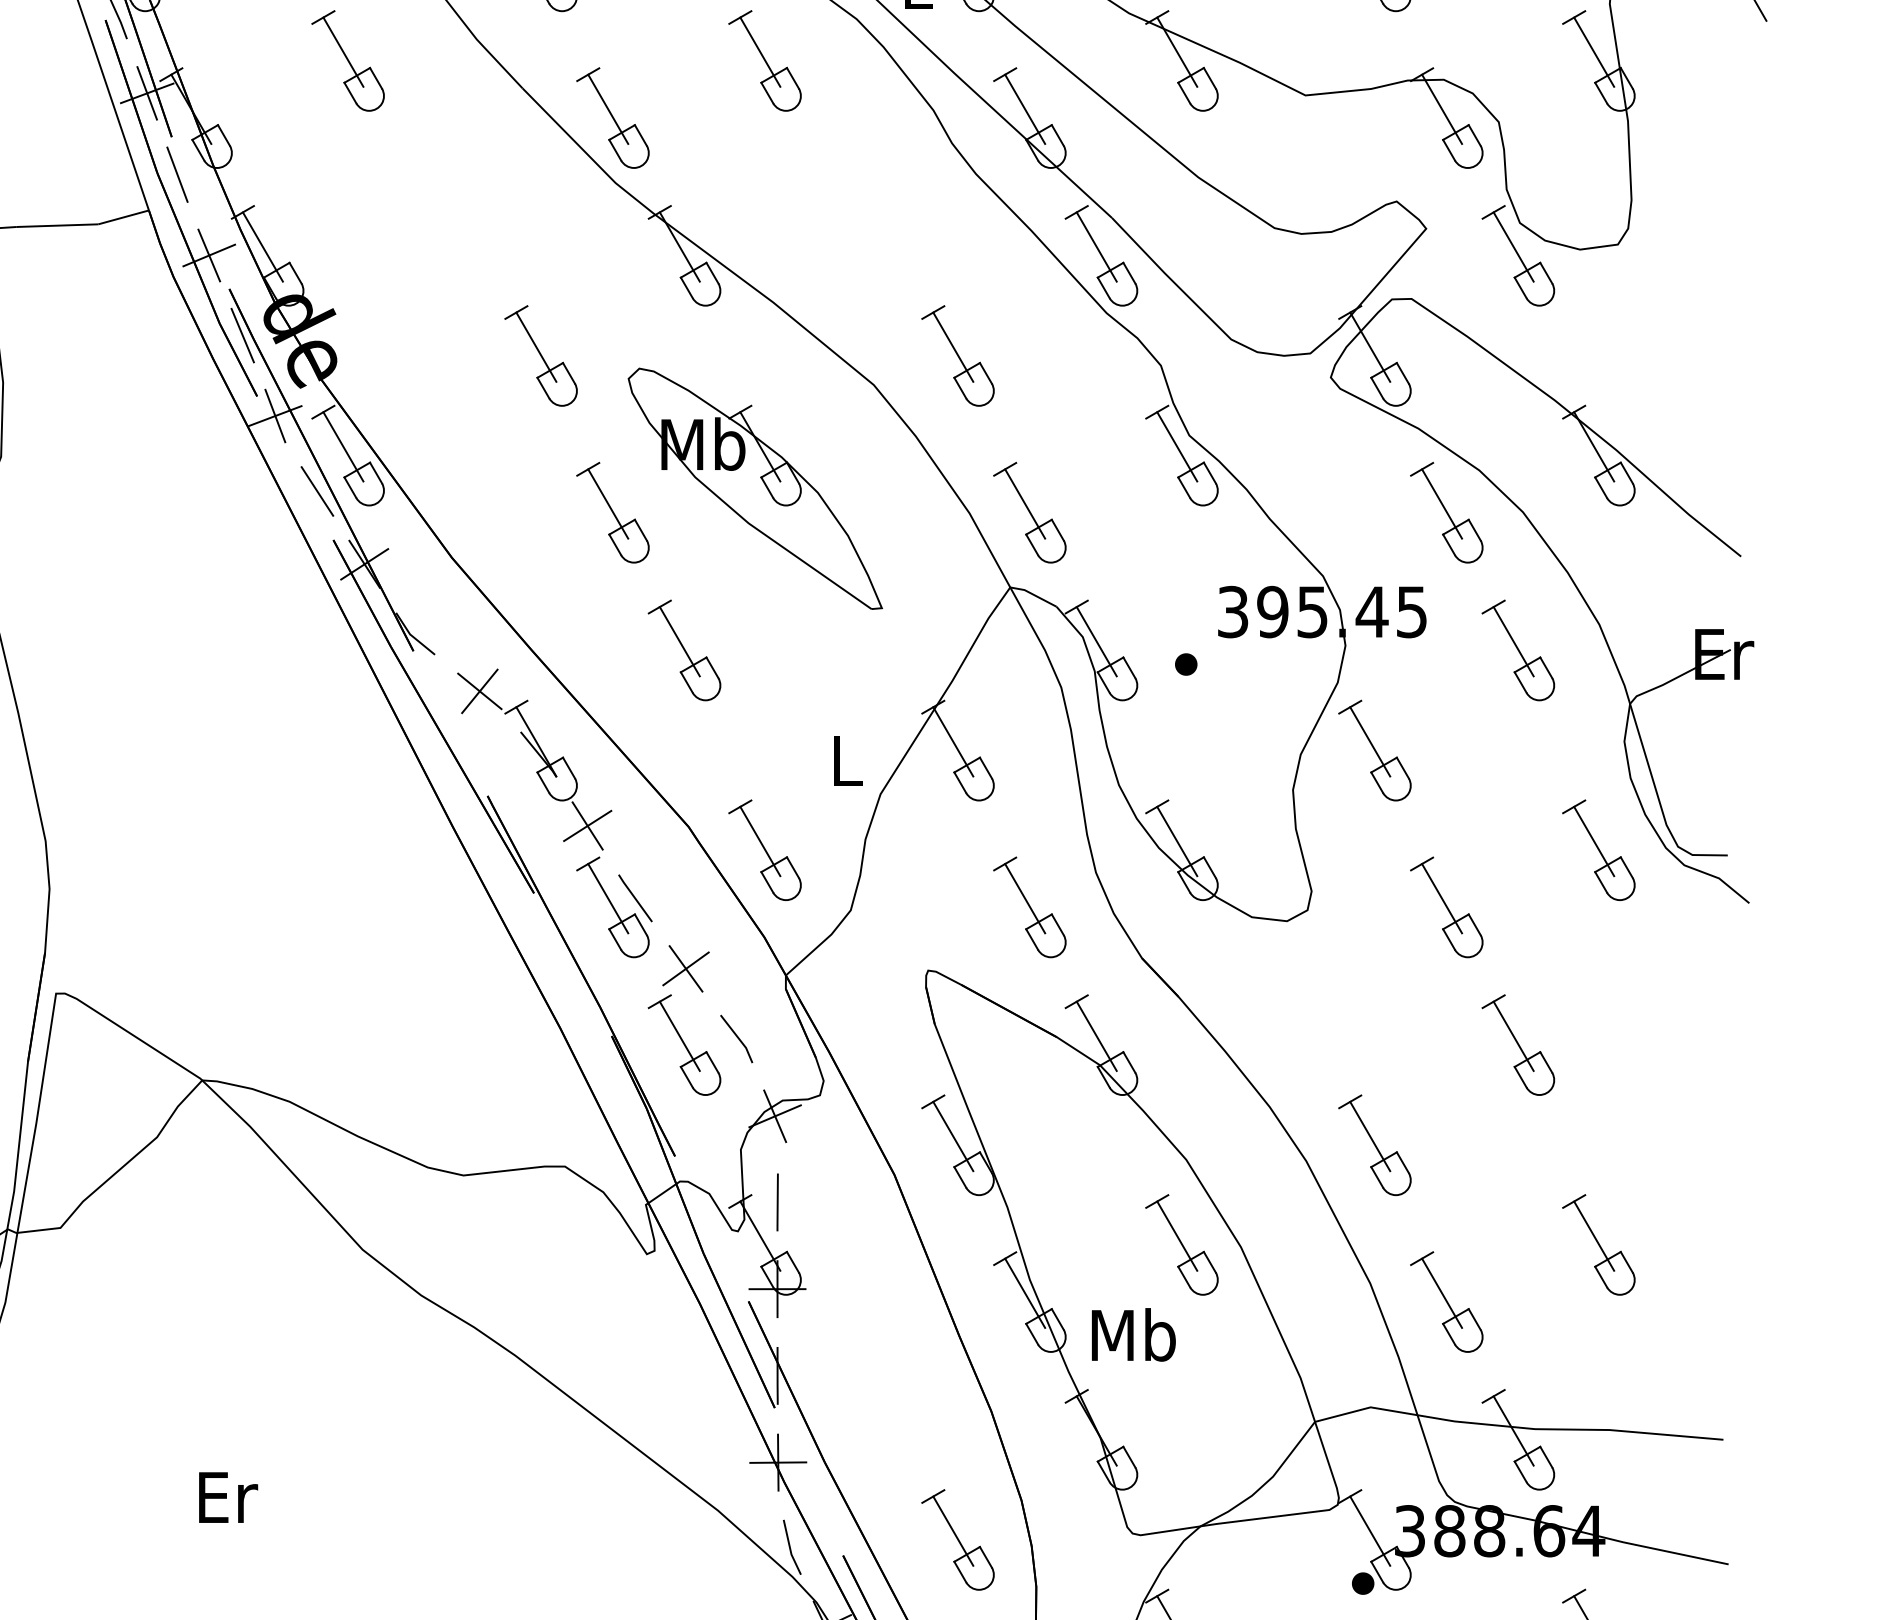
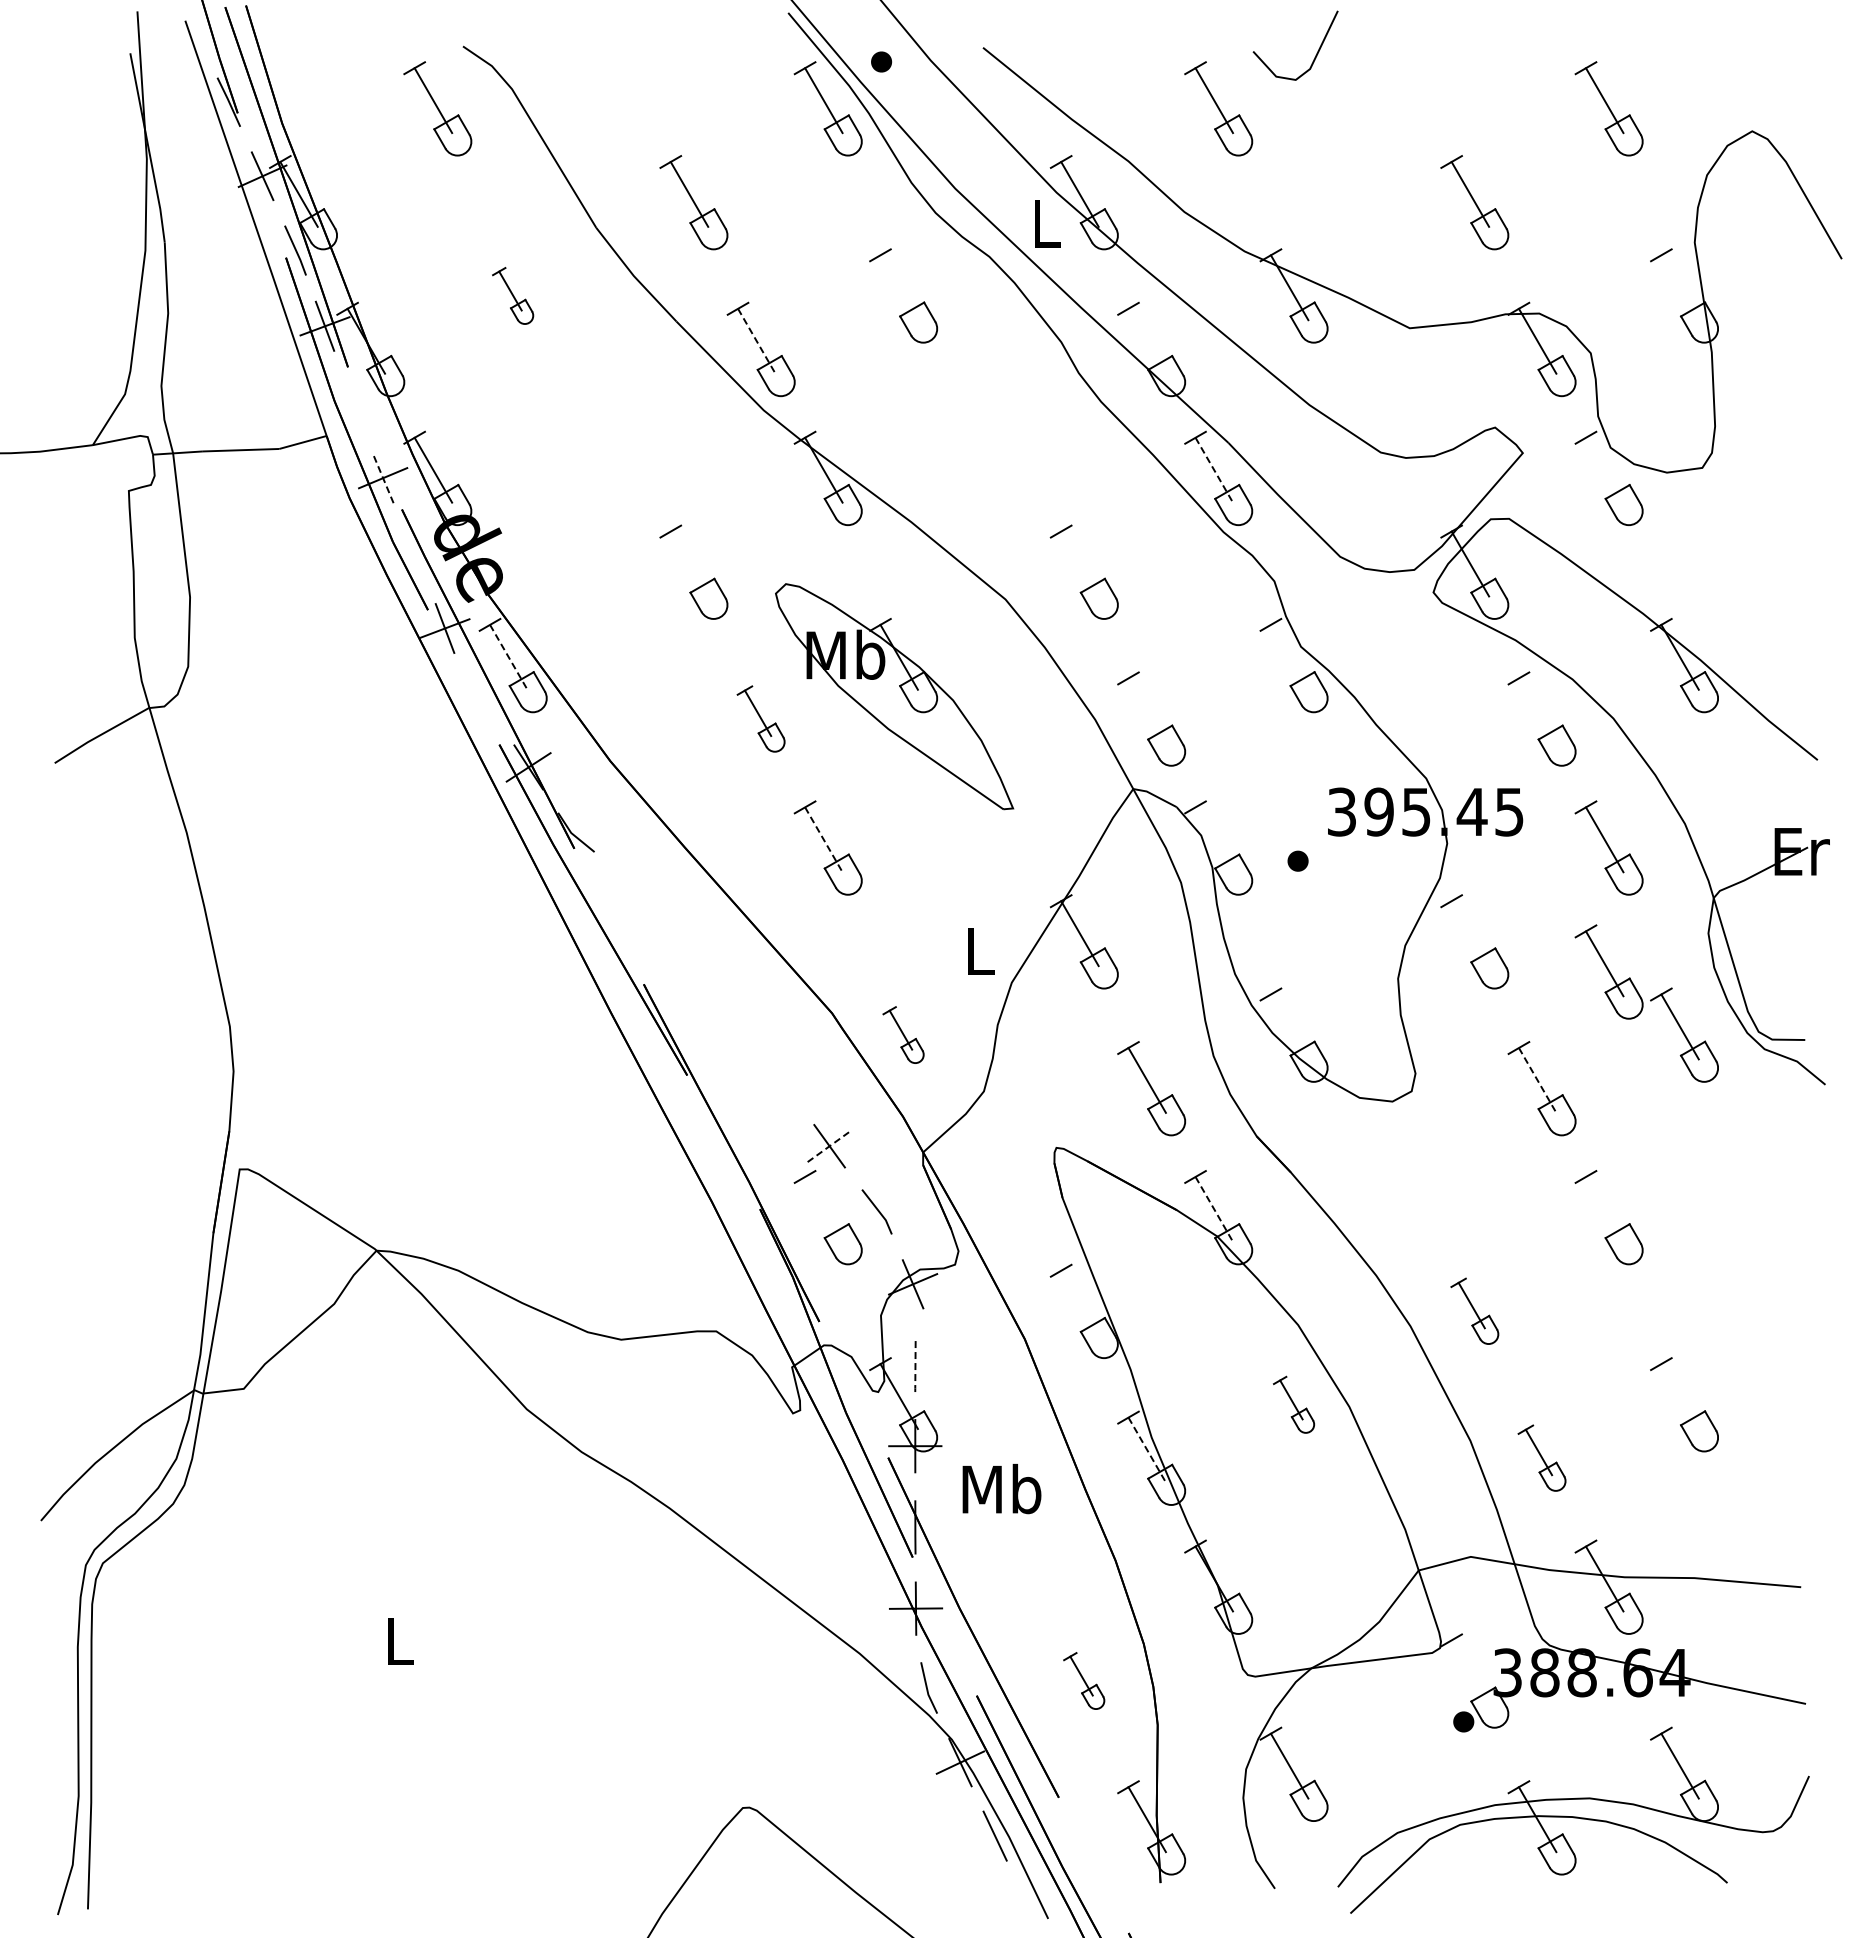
line: (759, 51) -> (898, 287), removed
line: (1593, 51) -> (1679, 287), removed
part: (347, 60) -> (512, 295), size x0.6
line: (1024, 108) -> (1146, 340), removed
line: (609, 109) -> (757, 341), solid -> dashed
line: (176, 174) -> (352, 402), removed
line: (1513, 246) -> (1604, 469), removed
line: (1096, 247) -> (1214, 470), solid -> dashed
line: (209, 255) -> (383, 478), solid -> dashed
line: (242, 335) -> (414, 553), removed
line: (536, 346) -> (689, 563), removed
line: (952, 346) -> (1079, 563), removed
line: (1177, 445) -> (1289, 656), removed
line: (344, 447) -> (509, 657), solid -> dashed
line: (317, 490) -> (484, 698), removed
line: (1024, 503) -> (1146, 710), removed
line: (1441, 503) -> (1537, 710), removed
part: (612, 512) -> (760, 718), size x0.7
line: (1096, 641) -> (1214, 839), removed
line: (680, 642) -> (824, 840), solid -> dashed
line: (1370, 741) -> (1470, 933), removed
part: (1517, 782) -> (1608, 971), added
part: (558, 801) -> (710, 989), removed
line: (1177, 841) -> (1289, 1026), removed
part: (764, 849) -> (903, 1034), size x0.6
line: (1441, 898) -> (1537, 1080), solid -> dashed
line: (685, 969) -> (829, 1146), solid -> dashed
line: (679, 1036) -> (823, 1209), removed
line: (1096, 1036) -> (1214, 1209), solid -> dashed
line: (1513, 1036) -> (1604, 1209), removed
line: (952, 1135) -> (1079, 1302), removed
part: (1374, 1144) -> (1474, 1310), size x0.7
line: (777, 1203) -> (915, 1365), solid -> dashed
line: (1593, 1236) -> (1679, 1396), removed
part: (1181, 1244) -> (1293, 1404), size x0.6
line: (1025, 1293) -> (1147, 1450), solid -> dashed
part: (1446, 1301) -> (1541, 1457), size x0.7
text: (1133, 1335) -> (1001, 1489), moved
text: (227, 1497) -> (400, 1641), Er -> L
line: (1370, 1530) -> (1470, 1672), removed
part: (957, 1539) -> (1083, 1680), size x0.6

